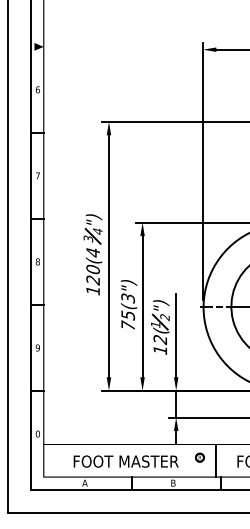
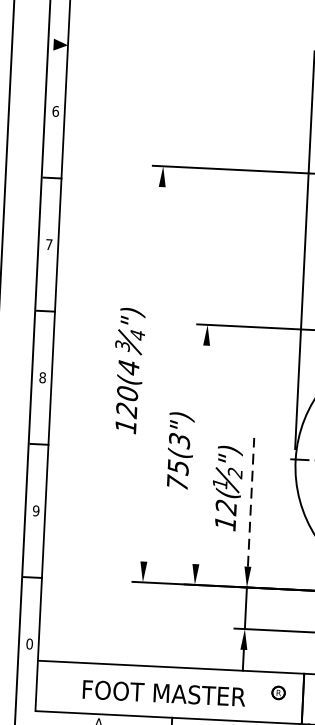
line: (108, 256) -> (152, 374), removed
line: (142, 306) -> (201, 454), removed
line: (176, 335) -> (251, 502), solid -> dashed

